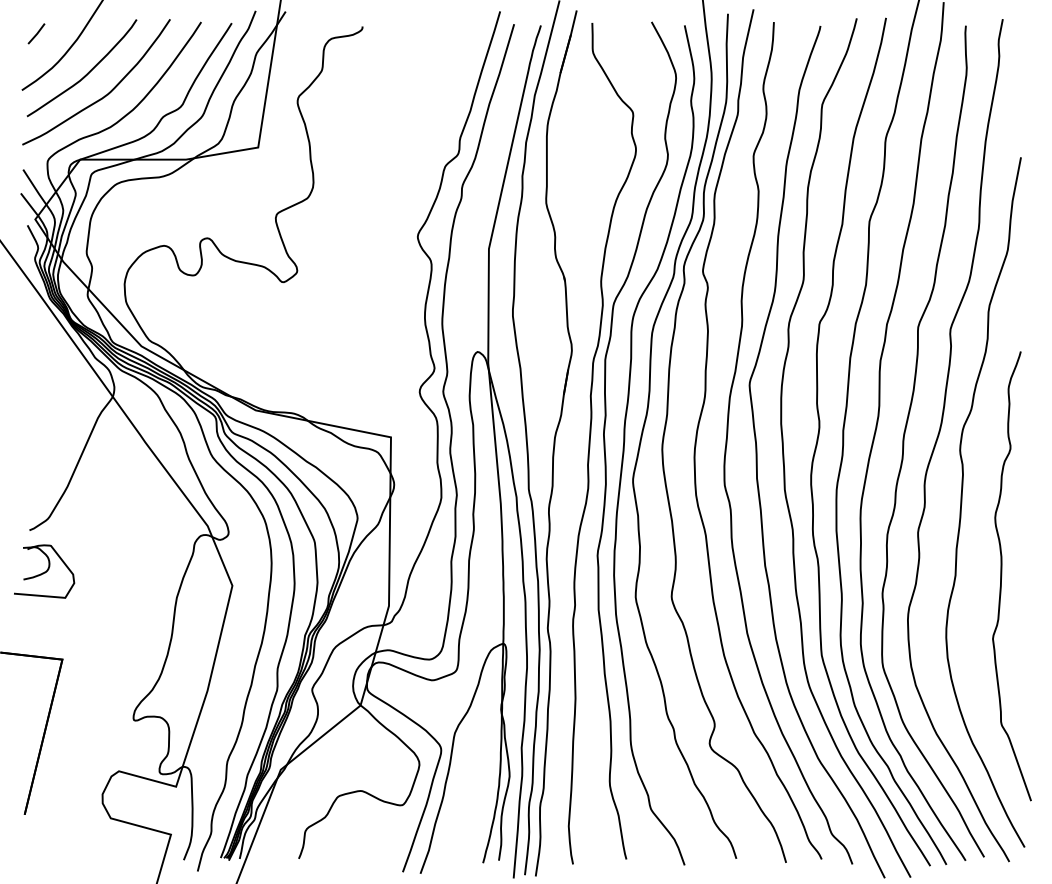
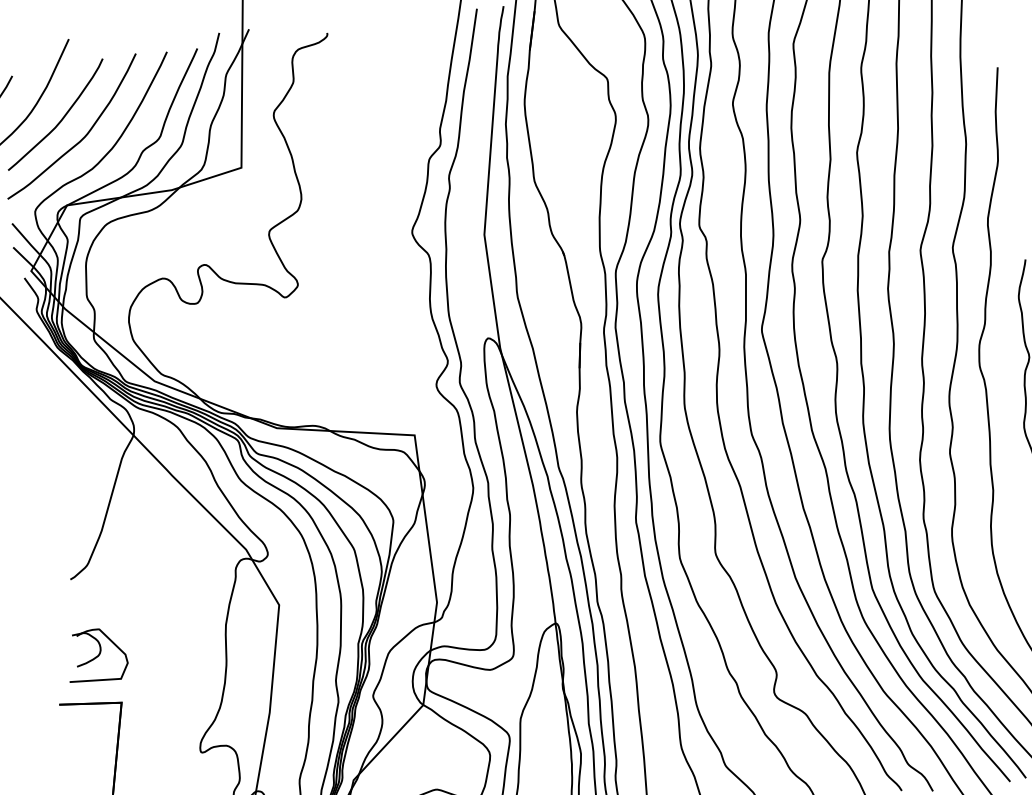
part: (44, 571) -> (96, 655), moved

